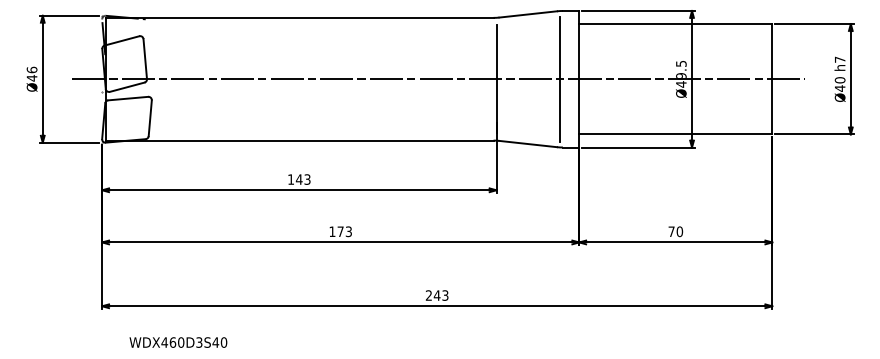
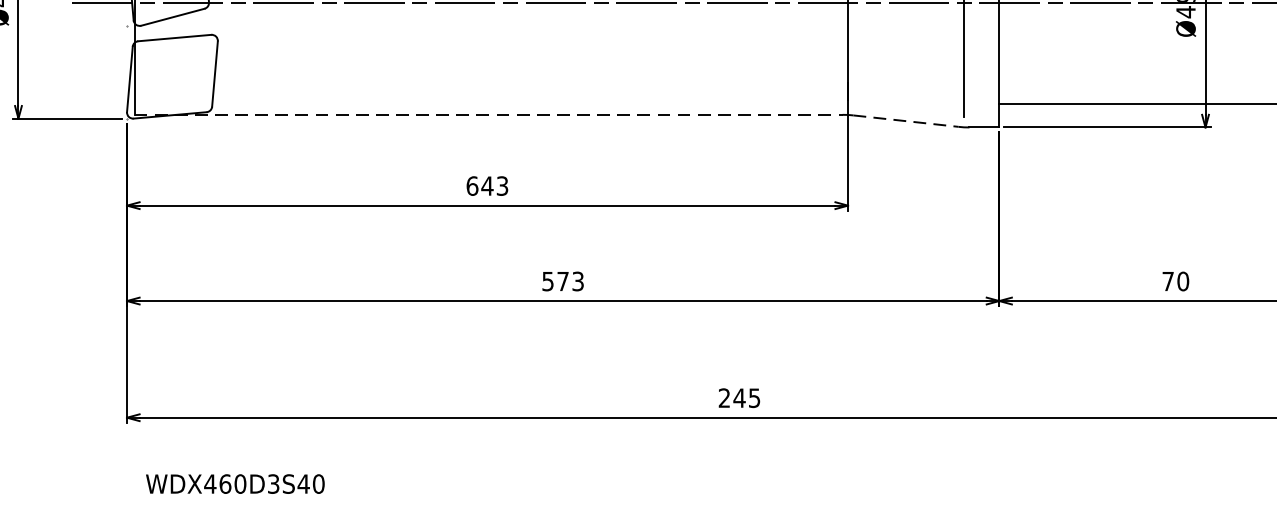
line: (299, 140) -> (487, 114), solid -> dashed
line: (528, 144) -> (906, 121), solid -> dashed
text: (291, 179) -> (473, 185), 143 -> 643
text: (332, 231) -> (548, 281), 173 -> 573
text: (445, 294) -> (754, 396), 243 -> 245
text: (178, 342) -> (235, 483), moved

